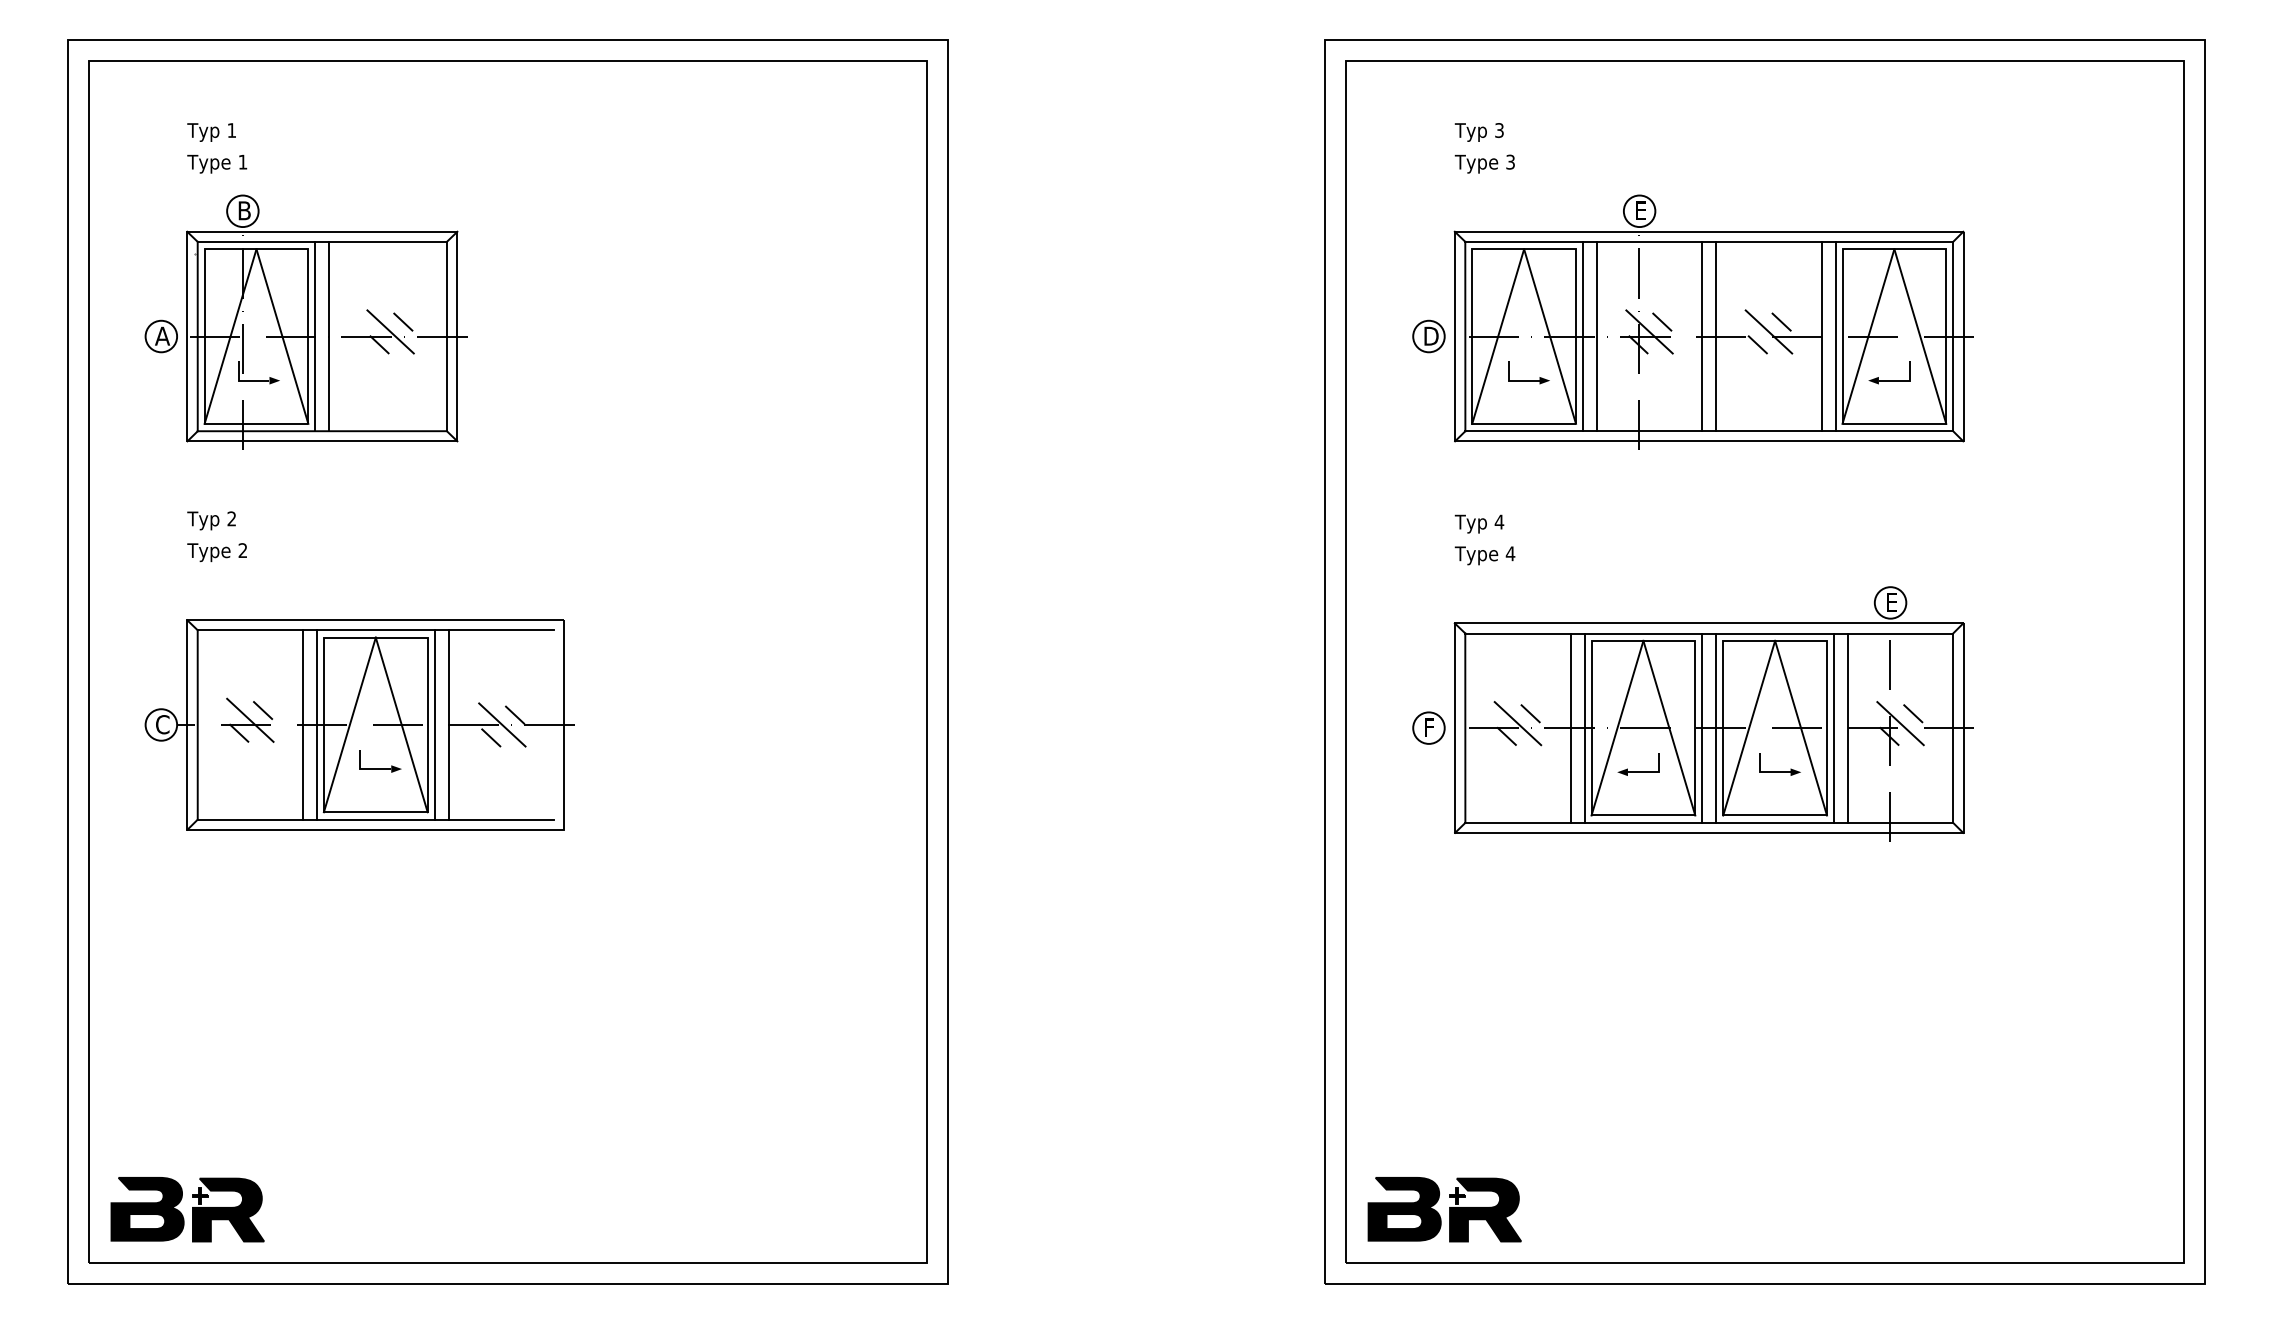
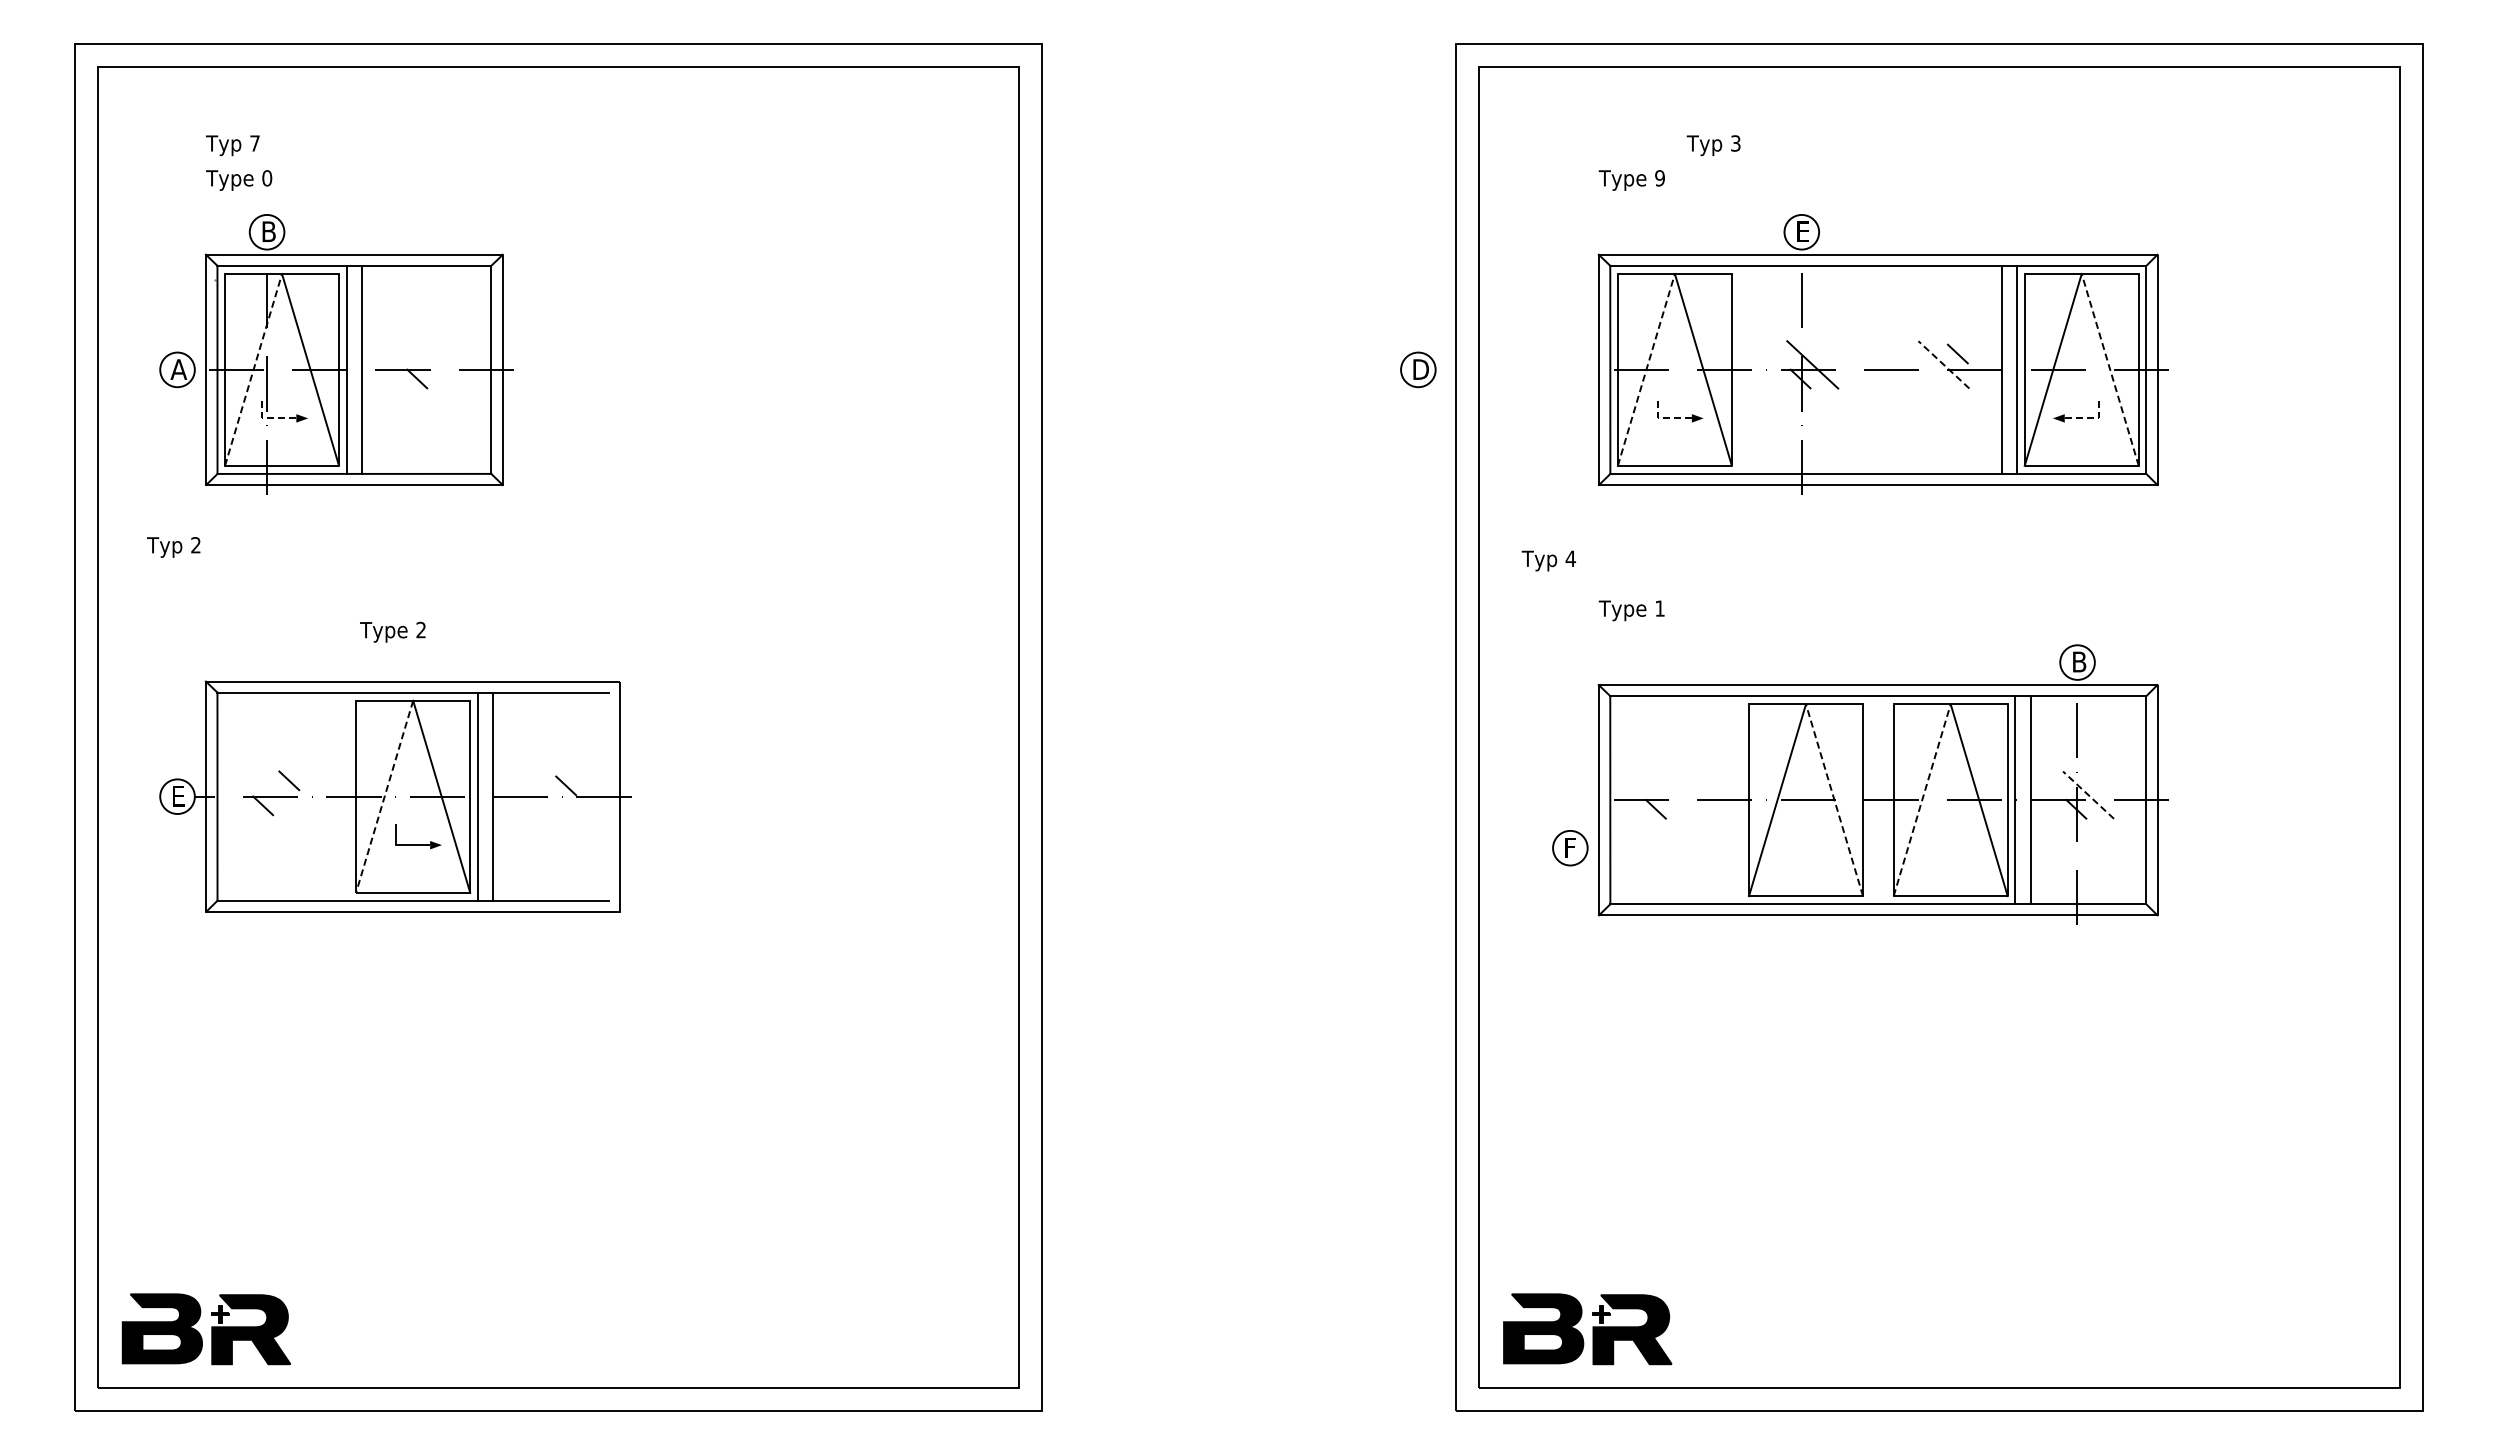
text: (231, 130) -> (254, 143), 1 -> 7
text: (1479, 132) -> (1713, 145), moved
text: (243, 162) -> (267, 178), 1 -> 0
text: (1510, 162) -> (1659, 178), 3 -> 9
line: (403, 321) -> (443, 353), removed
line: (1662, 321) -> (1826, 353), removed
line: (389, 331) -> (428, 364), removed
line: (1768, 331) -> (1943, 364), solid -> dashed
line: (230, 336) -> (253, 369), solid -> dashed
part: (1429, 336) -> (1418, 369), moved
line: (1498, 336) -> (1646, 369), solid -> dashed
line: (1582, 336) -> (1739, 369), removed
line: (1596, 336) -> (1754, 369), removed
line: (1702, 336) -> (1870, 369), removed
line: (1716, 336) -> (1886, 369), removed
line: (1920, 336) -> (2110, 369), solid -> dashed
line: (1757, 344) -> (1931, 378), removed
line: (243, 380) -> (267, 418), solid -> dashed
line: (1512, 380) -> (1662, 418), solid -> dashed
line: (1905, 380) -> (2093, 418), solid -> dashed
text: (211, 520) -> (173, 547), moved
text: (1479, 523) -> (1548, 560), moved
text: (216, 551) -> (392, 631), moved
text: (1510, 553) -> (1659, 608), 4 -> 1
text: (1892, 601) -> (2079, 661), E -> B
line: (1531, 713) -> (1682, 784), removed
line: (1913, 713) -> (2102, 784), removed
line: (249, 720) -> (274, 791), removed
line: (1517, 722) -> (1667, 794), removed
line: (1900, 723) -> (2088, 795), solid -> dashed
text: (162, 724) -> (178, 796), C -> E
line: (303, 724) -> (333, 796), removed
line: (316, 724) -> (348, 796), removed
line: (501, 724) -> (551, 796), removed
line: (349, 725) -> (384, 797), solid -> dashed
line: (1669, 727) -> (1834, 799), solid -> dashed
line: (1749, 727) -> (1922, 799), solid -> dashed
part: (1429, 728) -> (1570, 848), moved
line: (1570, 728) -> (1725, 800), removed
line: (1584, 728) -> (1741, 800), removed
line: (1702, 728) -> (1870, 800), removed
line: (1716, 728) -> (1886, 800), removed
line: (490, 737) -> (539, 810), removed
part: (1638, 772) -> (1800, 848), removed
part: (1780, 772) -> (1956, 848), removed

